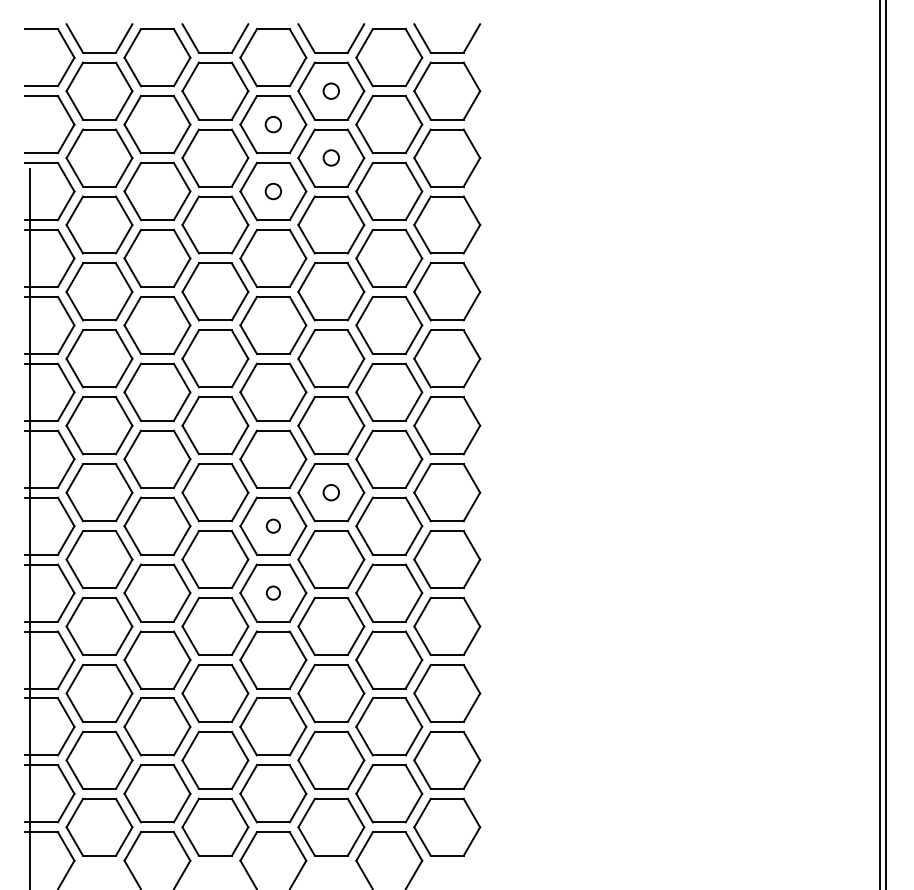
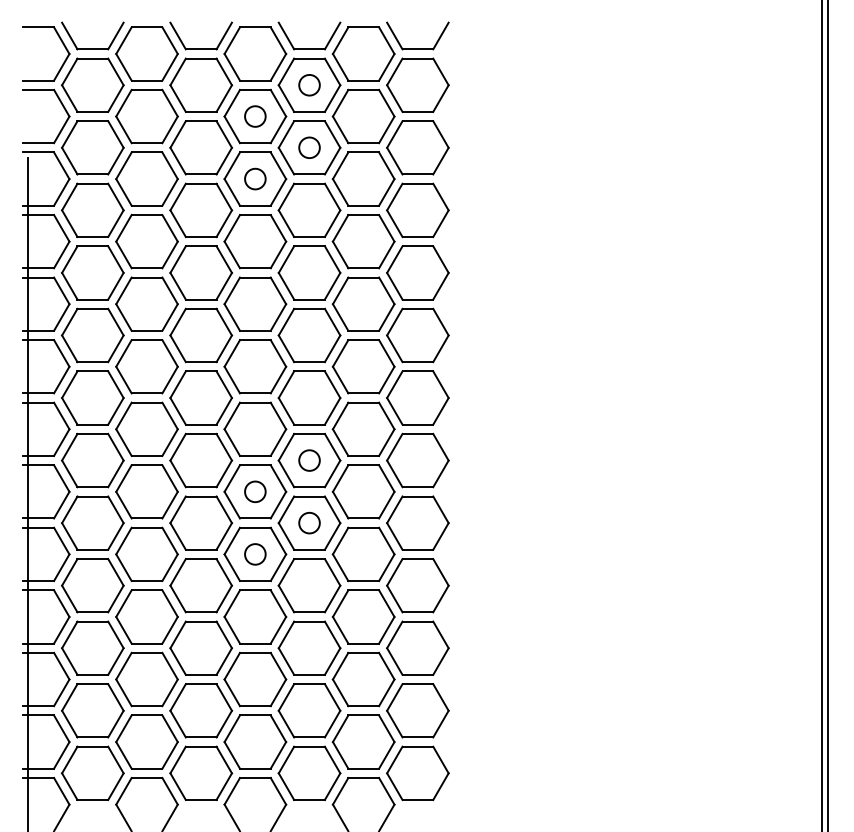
circle: (331, 91) -> (309, 85), size x1.43
circle: (273, 124) -> (255, 116), size x1.43
circle: (331, 157) -> (309, 147), size x1.43
circle: (273, 190) -> (255, 178), size x1.43
circle: (331, 492) -> (309, 460), size x1.43
circle: (273, 525) -> (255, 491), size x1.67
circle: (331, 558) -> (309, 522), added
circle: (273, 593) -> (255, 554), size x1.67

